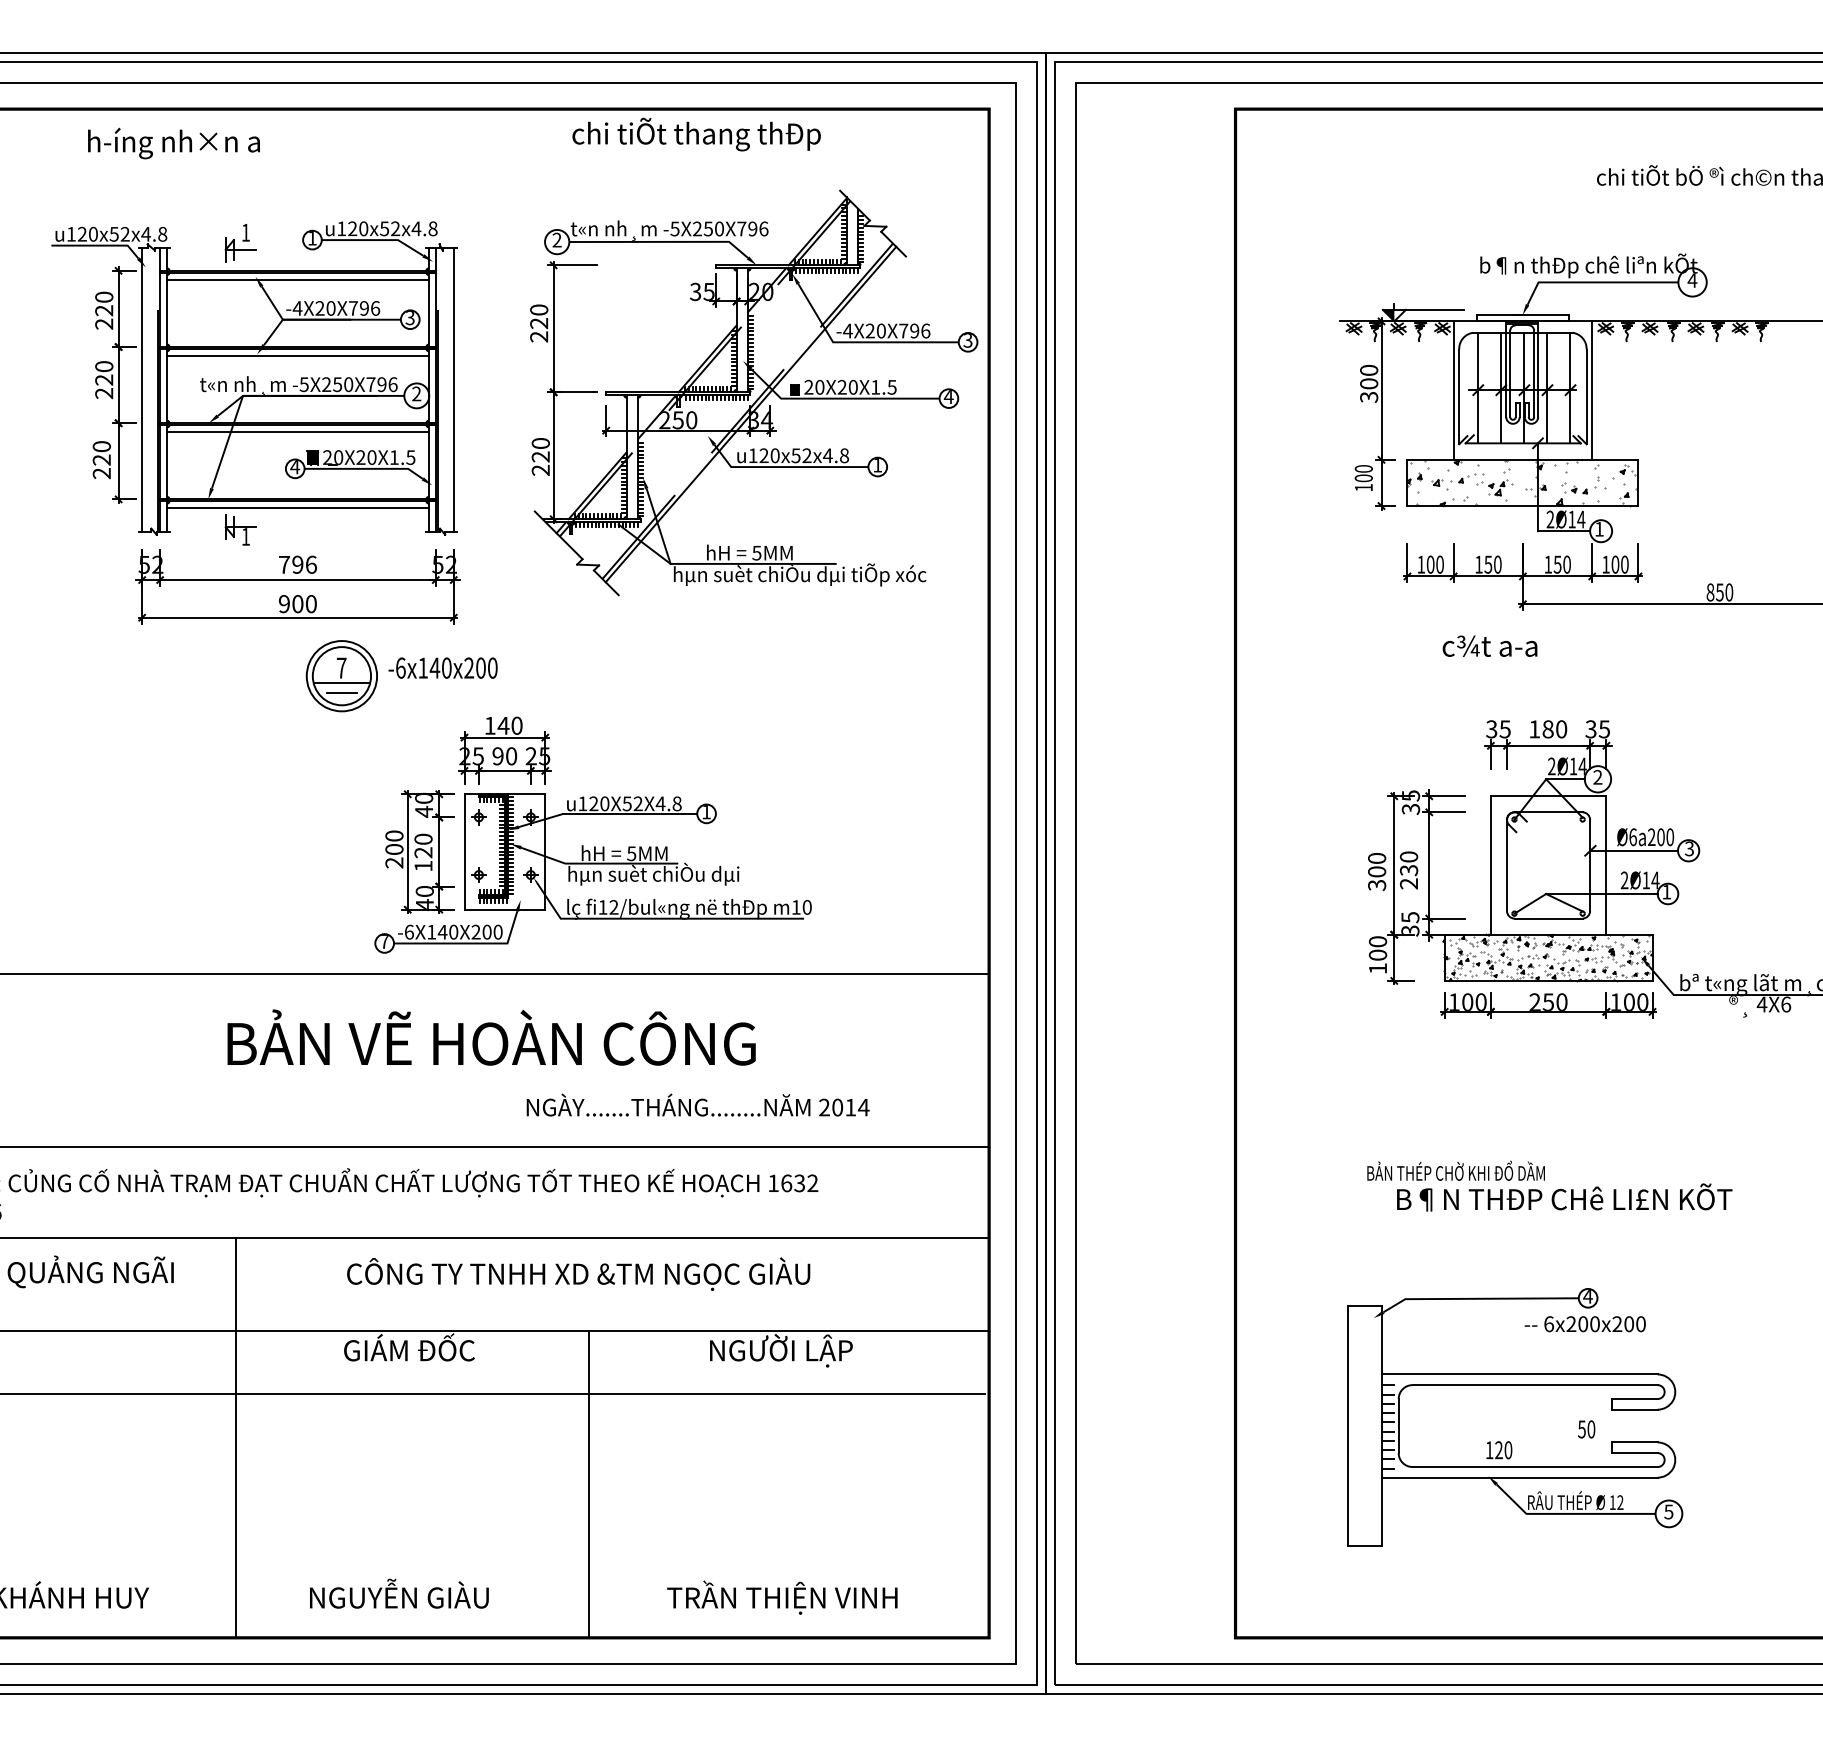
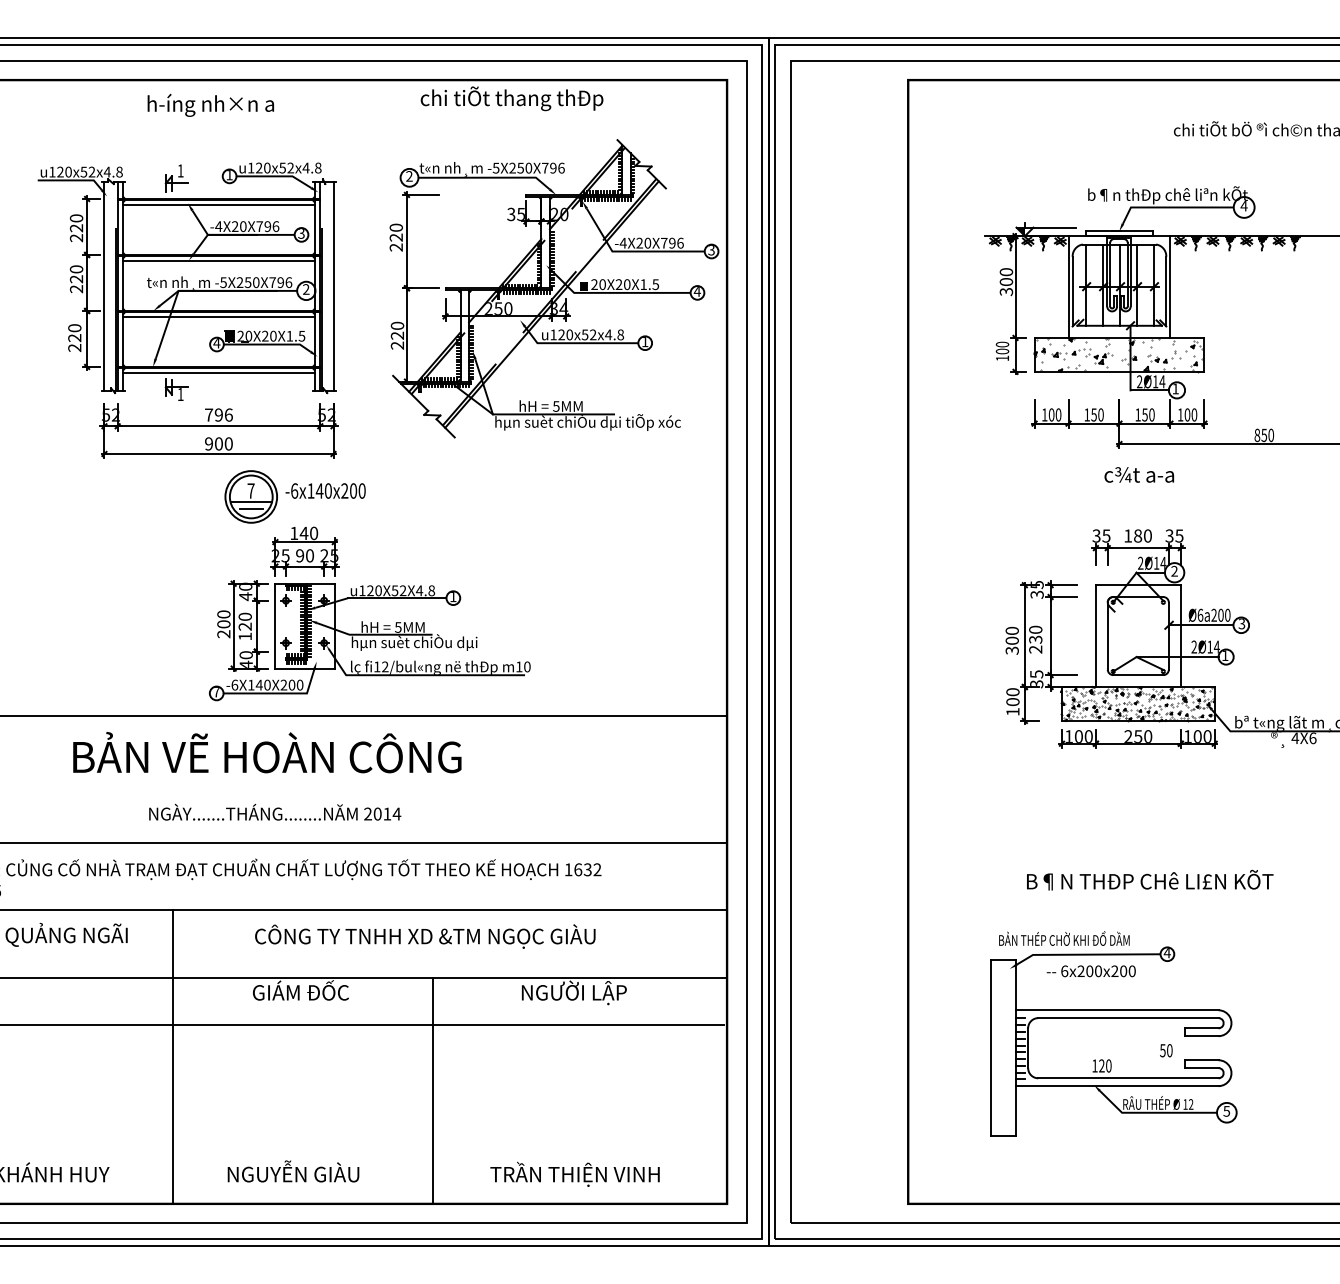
text: (173, 142) -> (210, 104), moved
text: (1490, 645) -> (1139, 474), moved
part: (593, 846) -> (370, 622), moved
text: (491, 1037) -> (267, 752), moved
text: (698, 1104) -> (275, 811), moved
text: (1456, 1170) -> (1064, 938), moved
text: (1584, 1324) -> (1090, 971), moved

